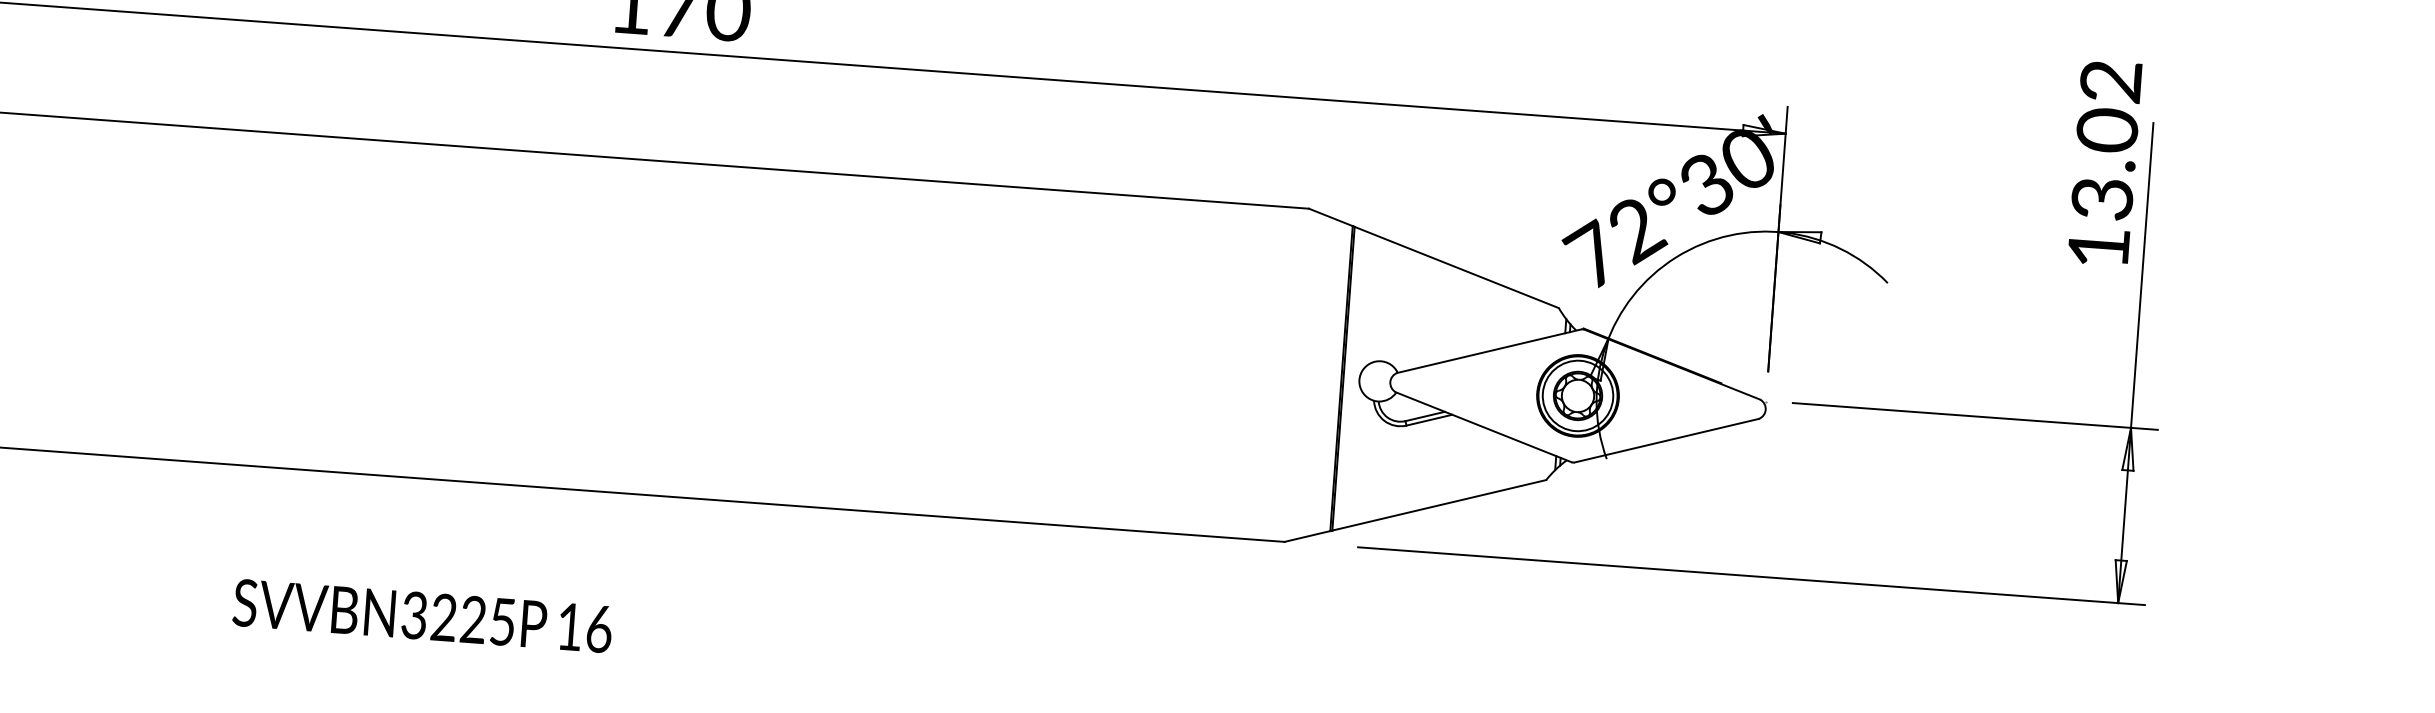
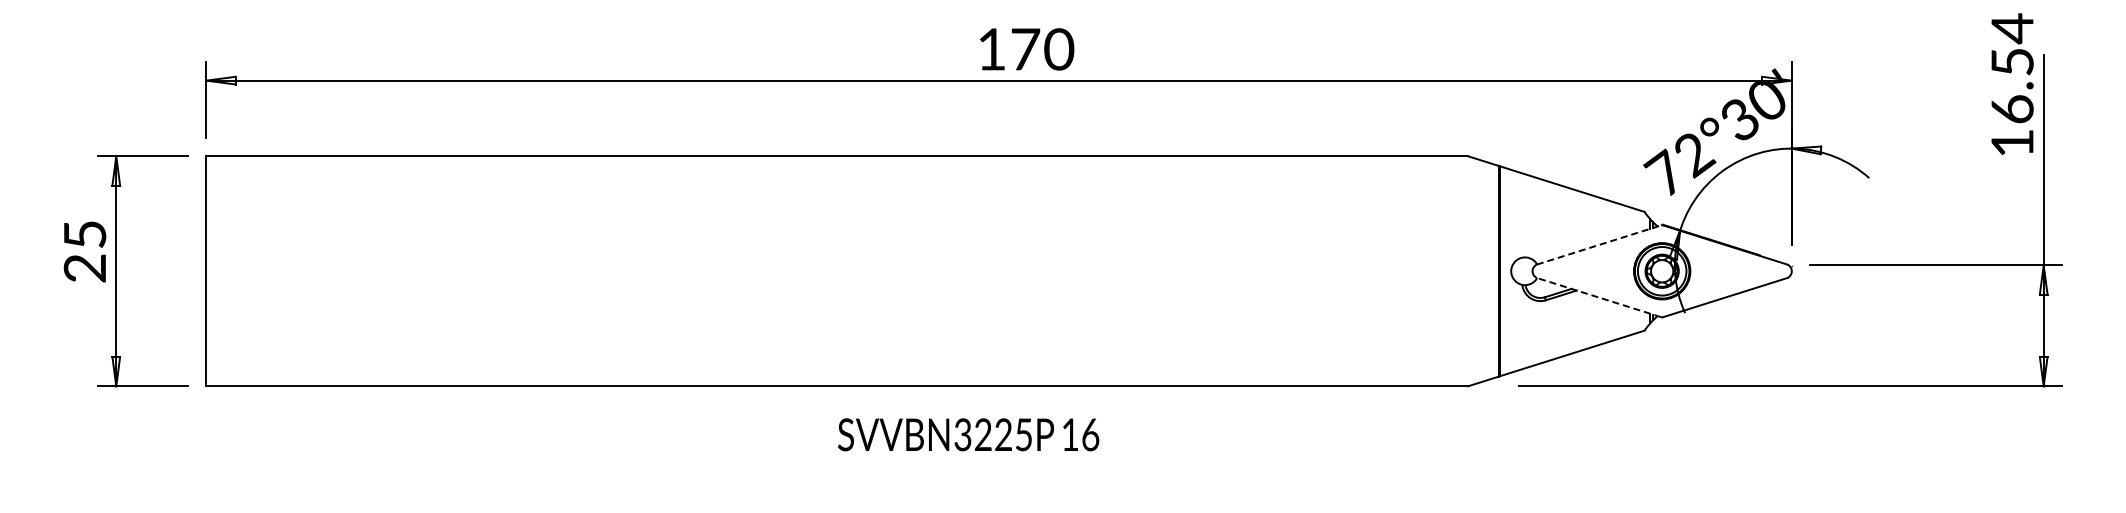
text: (2106, 139) -> (2012, 68), 13.02 -> 16.54
line: (1490, 350) -> (1599, 244), solid -> dashed
line: (1483, 427) -> (1598, 297), solid -> dashed
text: (422, 615) -> (968, 434), moved

